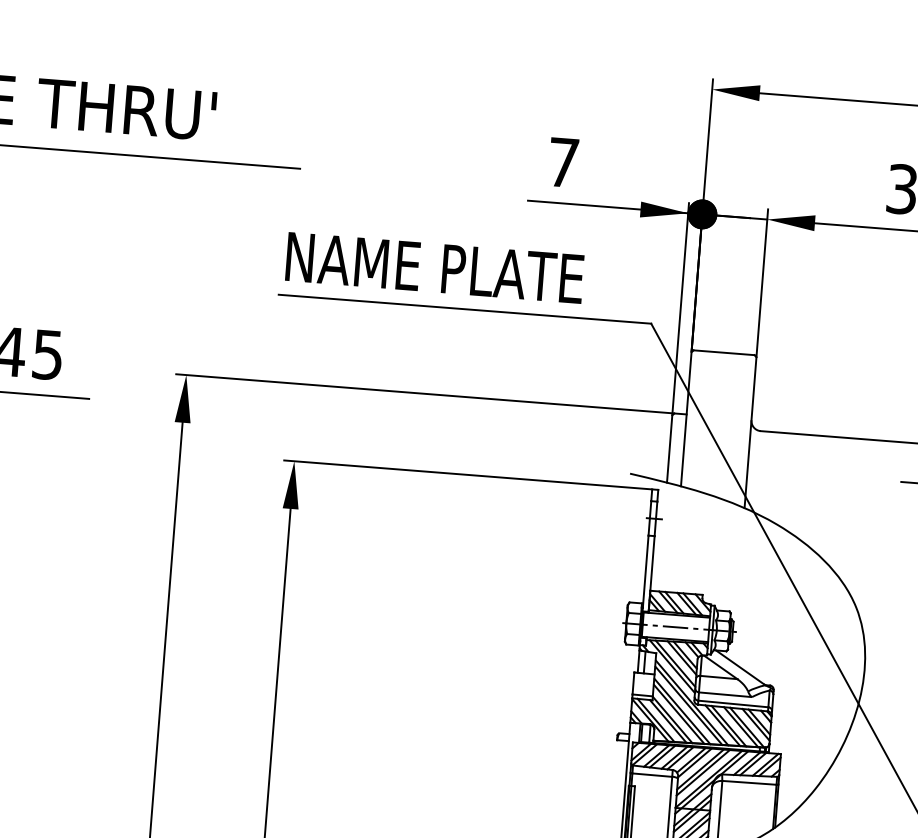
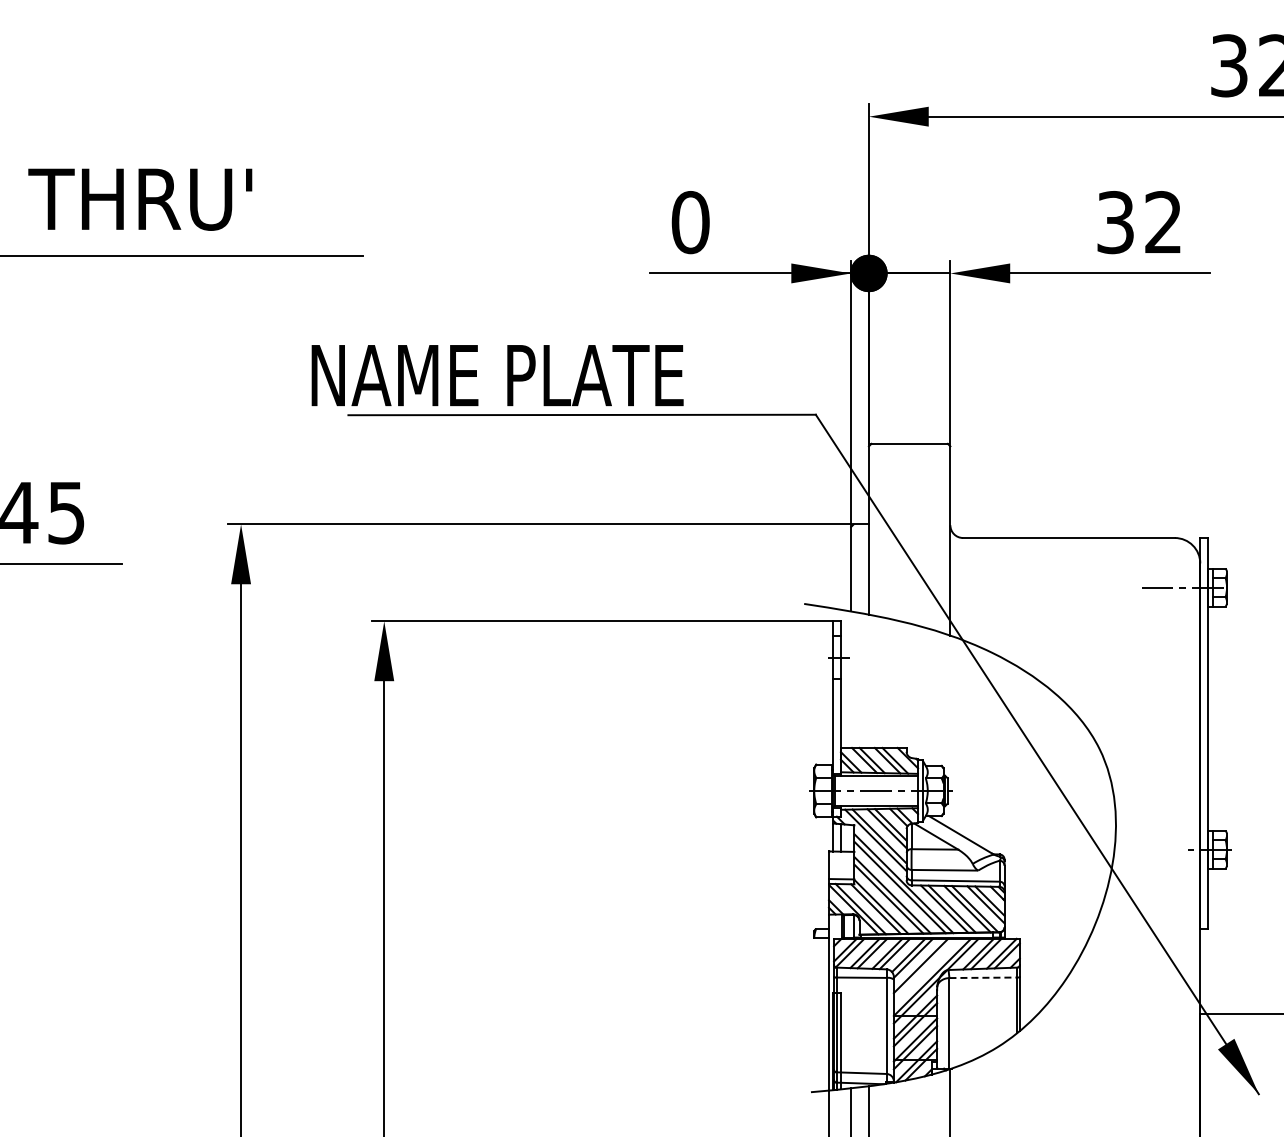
text: (563, 162) -> (690, 222), 7 -> 0
text: (434, 267) -> (497, 375), moved
line: (703, 772) -> (924, 969), removed
line: (749, 782) -> (983, 977), solid -> dashed

